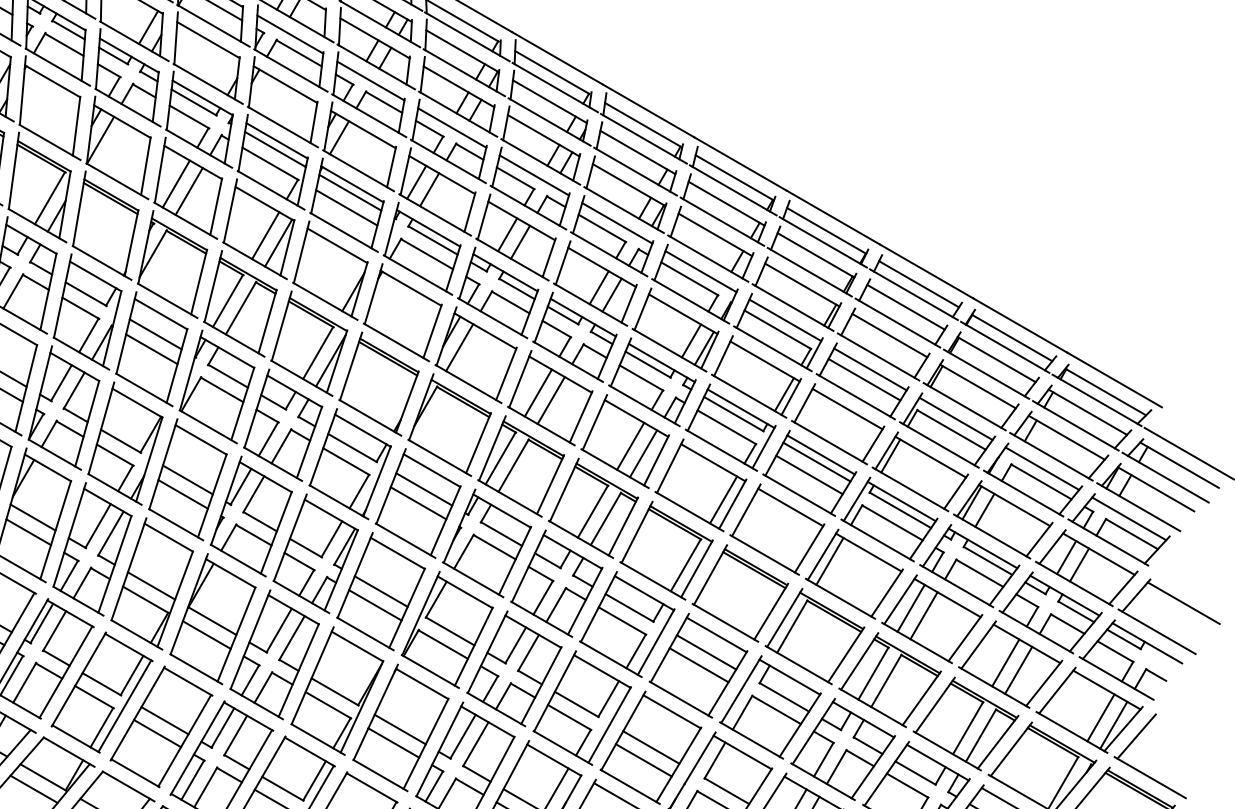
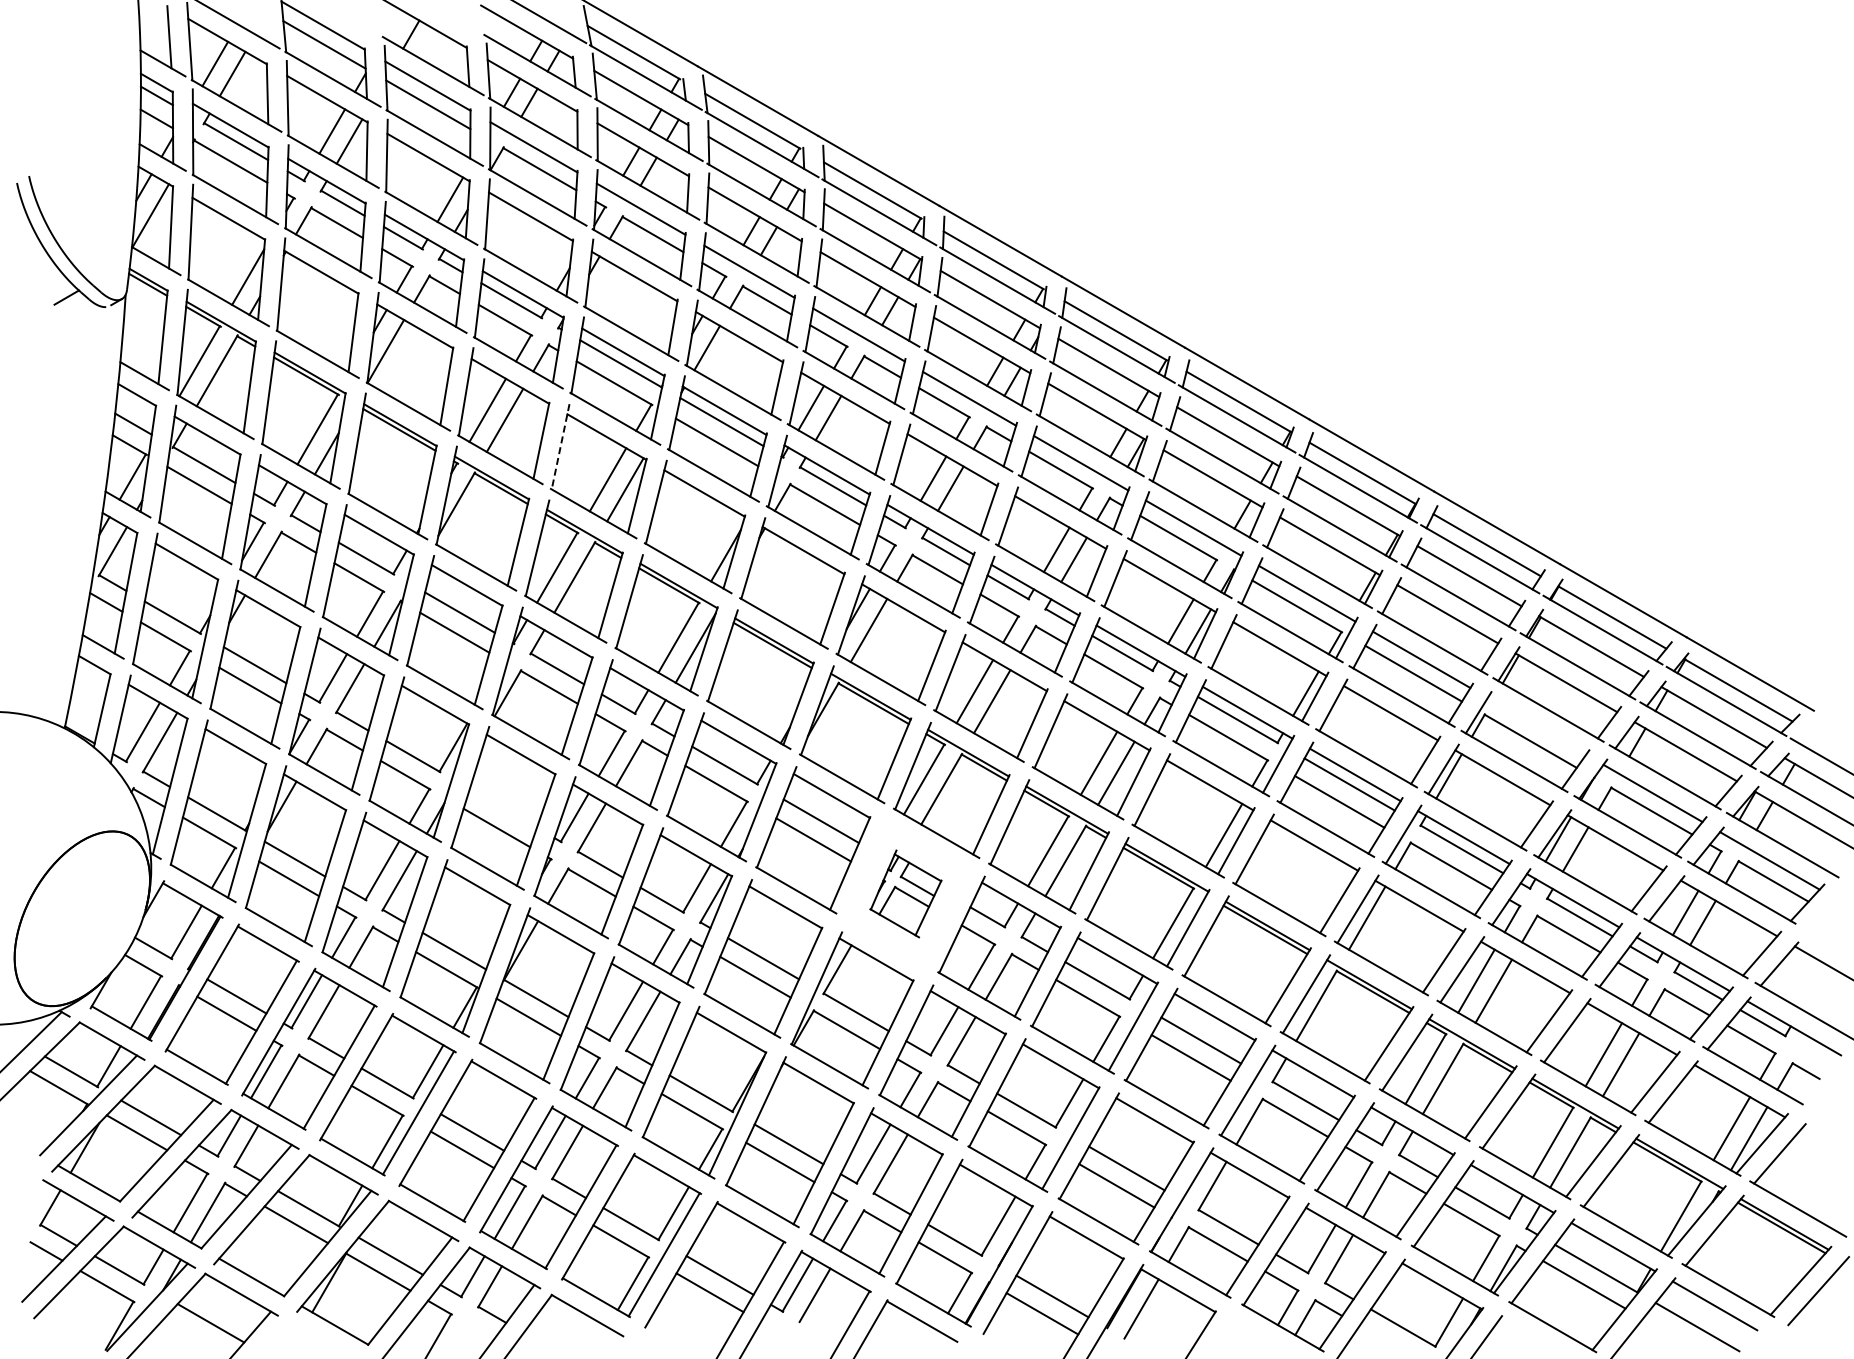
line: (230, 210) -> (560, 446), solid -> dashed
line: (955, 418) -> (1536, 726), removed
line: (187, 479) -> (502, 808), removed
part: (486, 543) -> (905, 893), size x0.6

